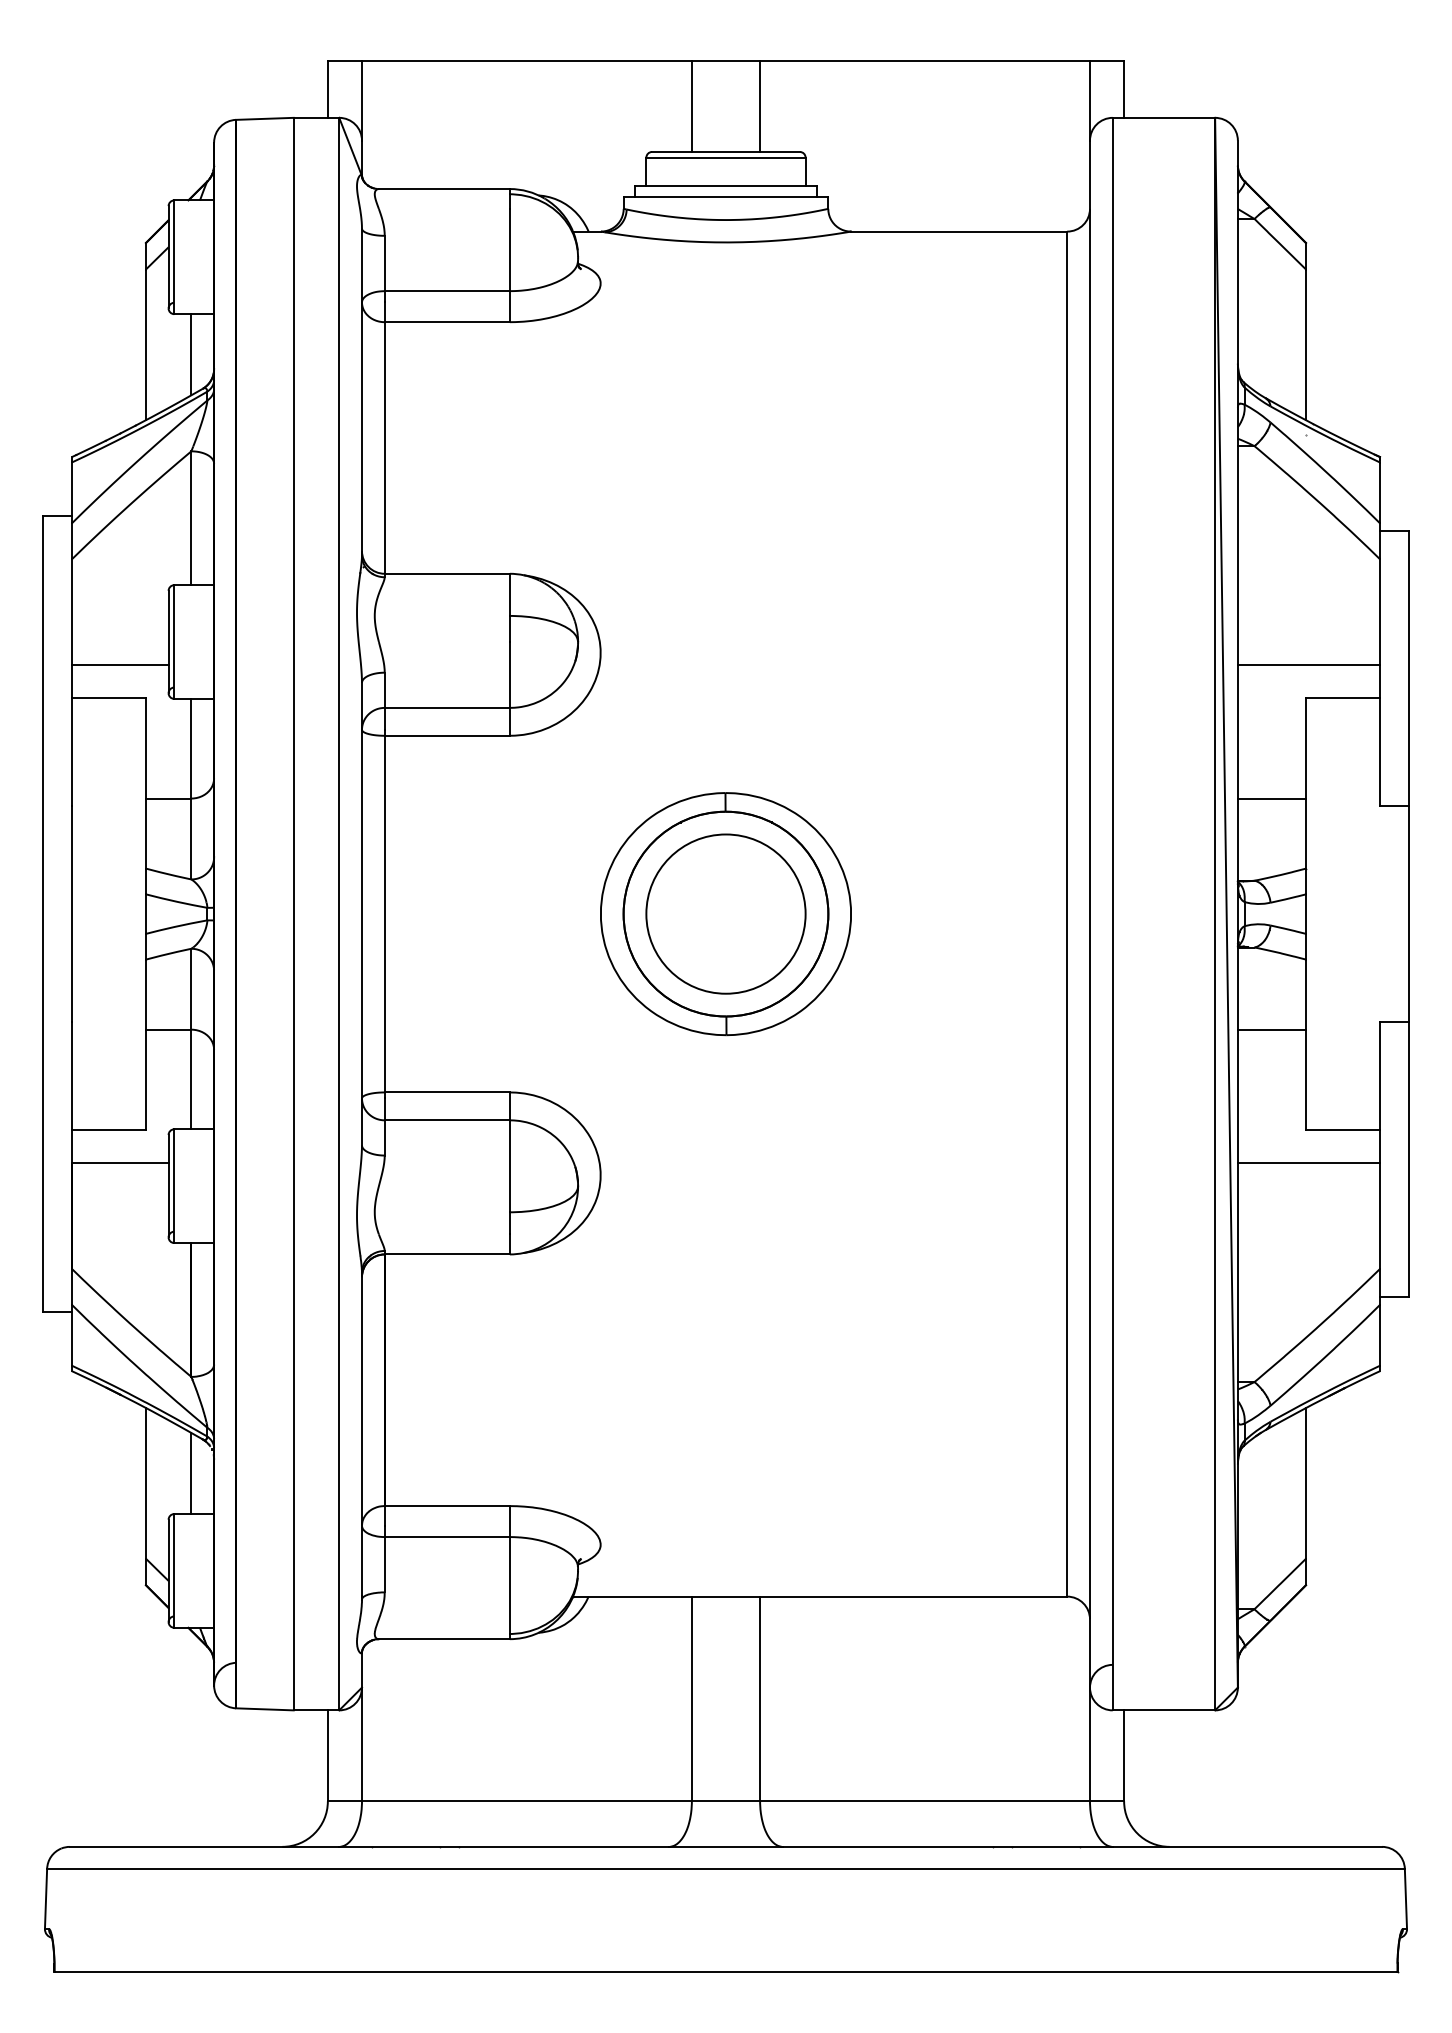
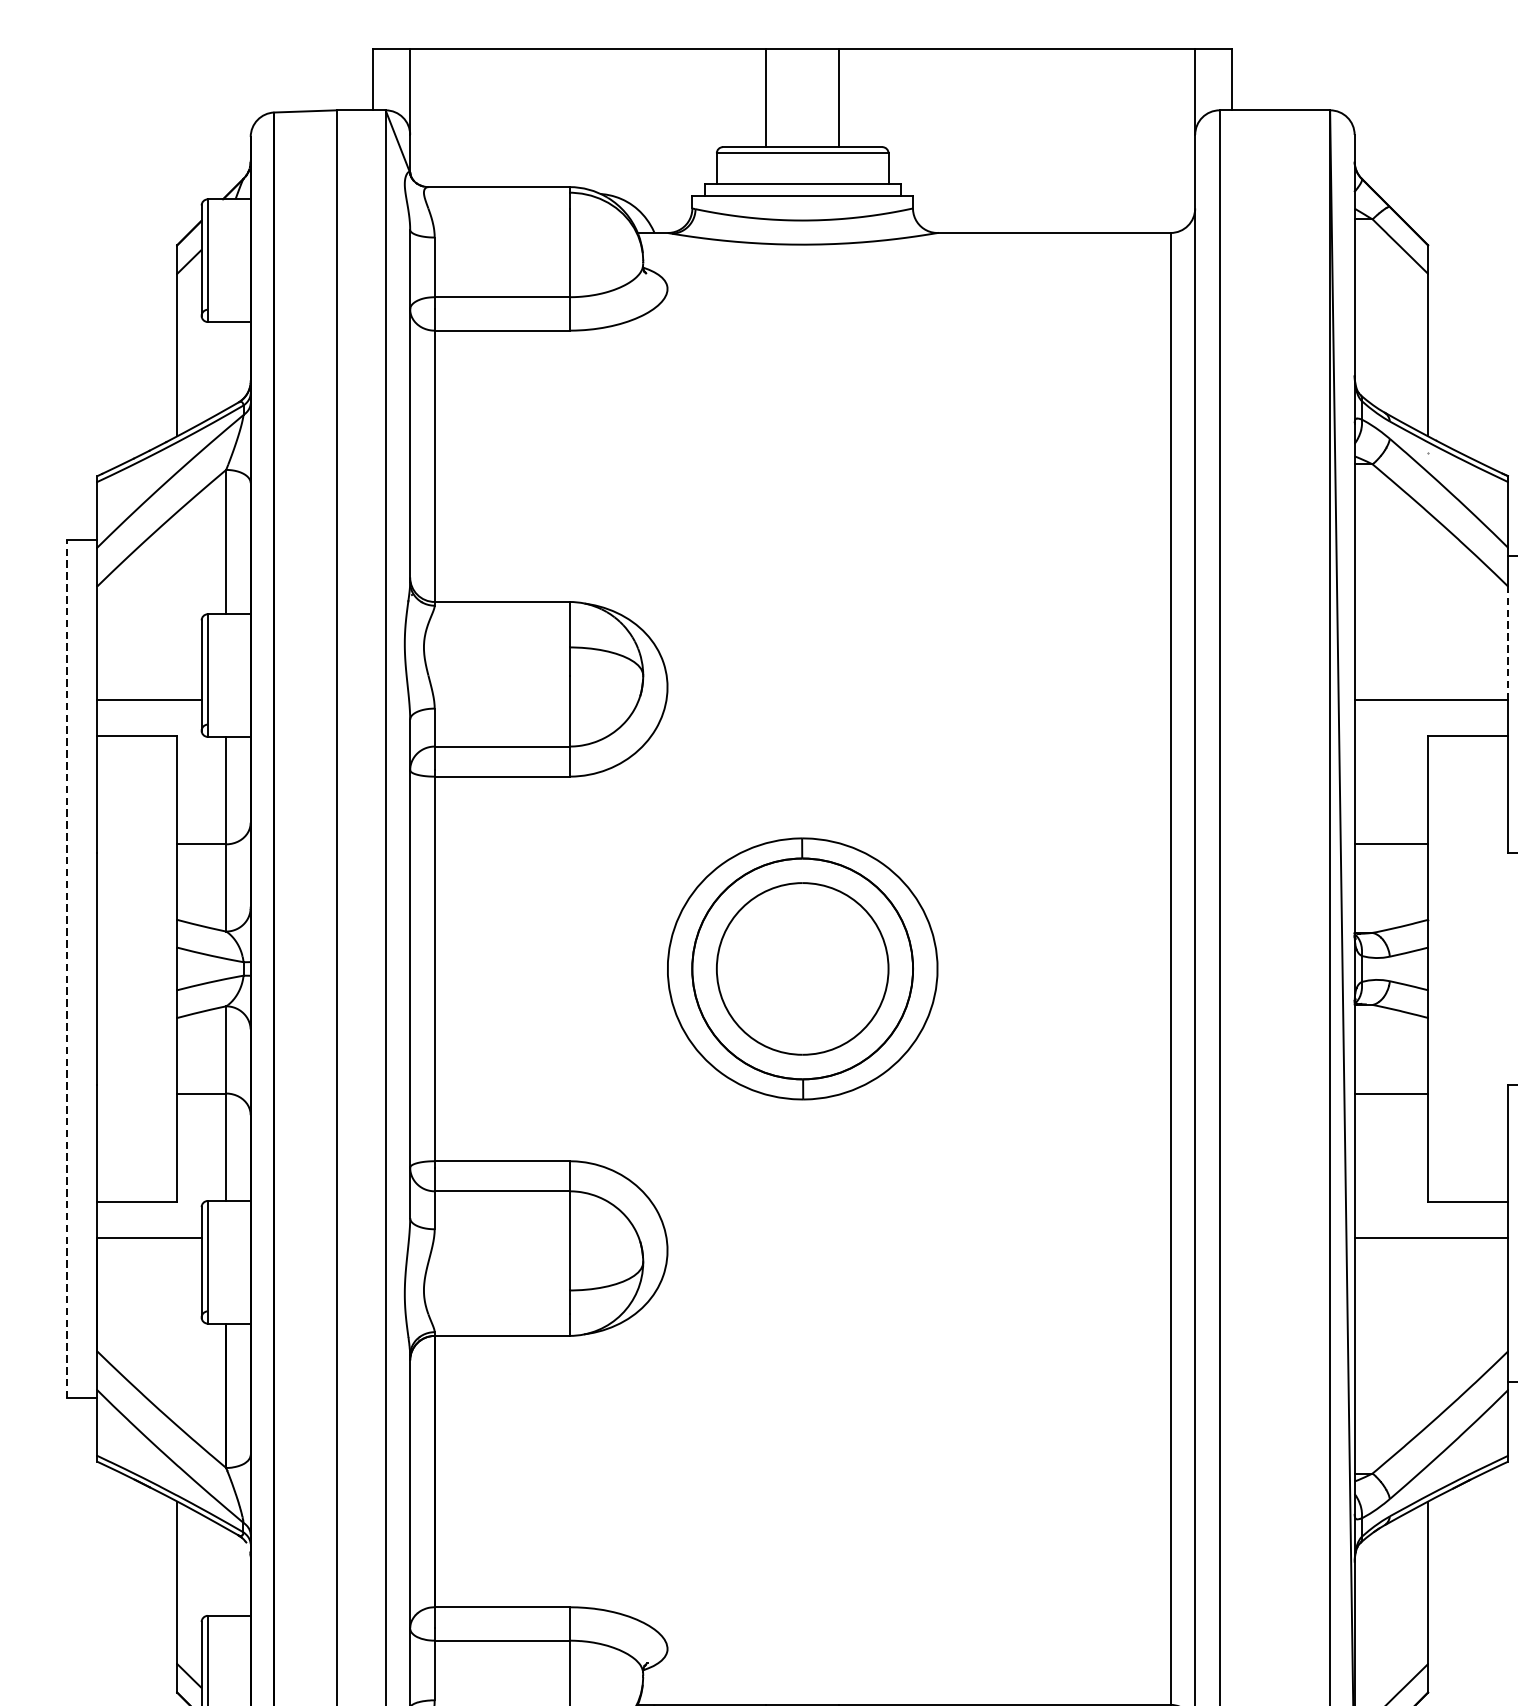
line: (191, 354) -> (226, 365), removed
line: (1380, 612) -> (1508, 643), solid -> dashed
line: (43, 913) -> (66, 968), solid -> dashed
line: (191, 1473) -> (226, 1572), removed

